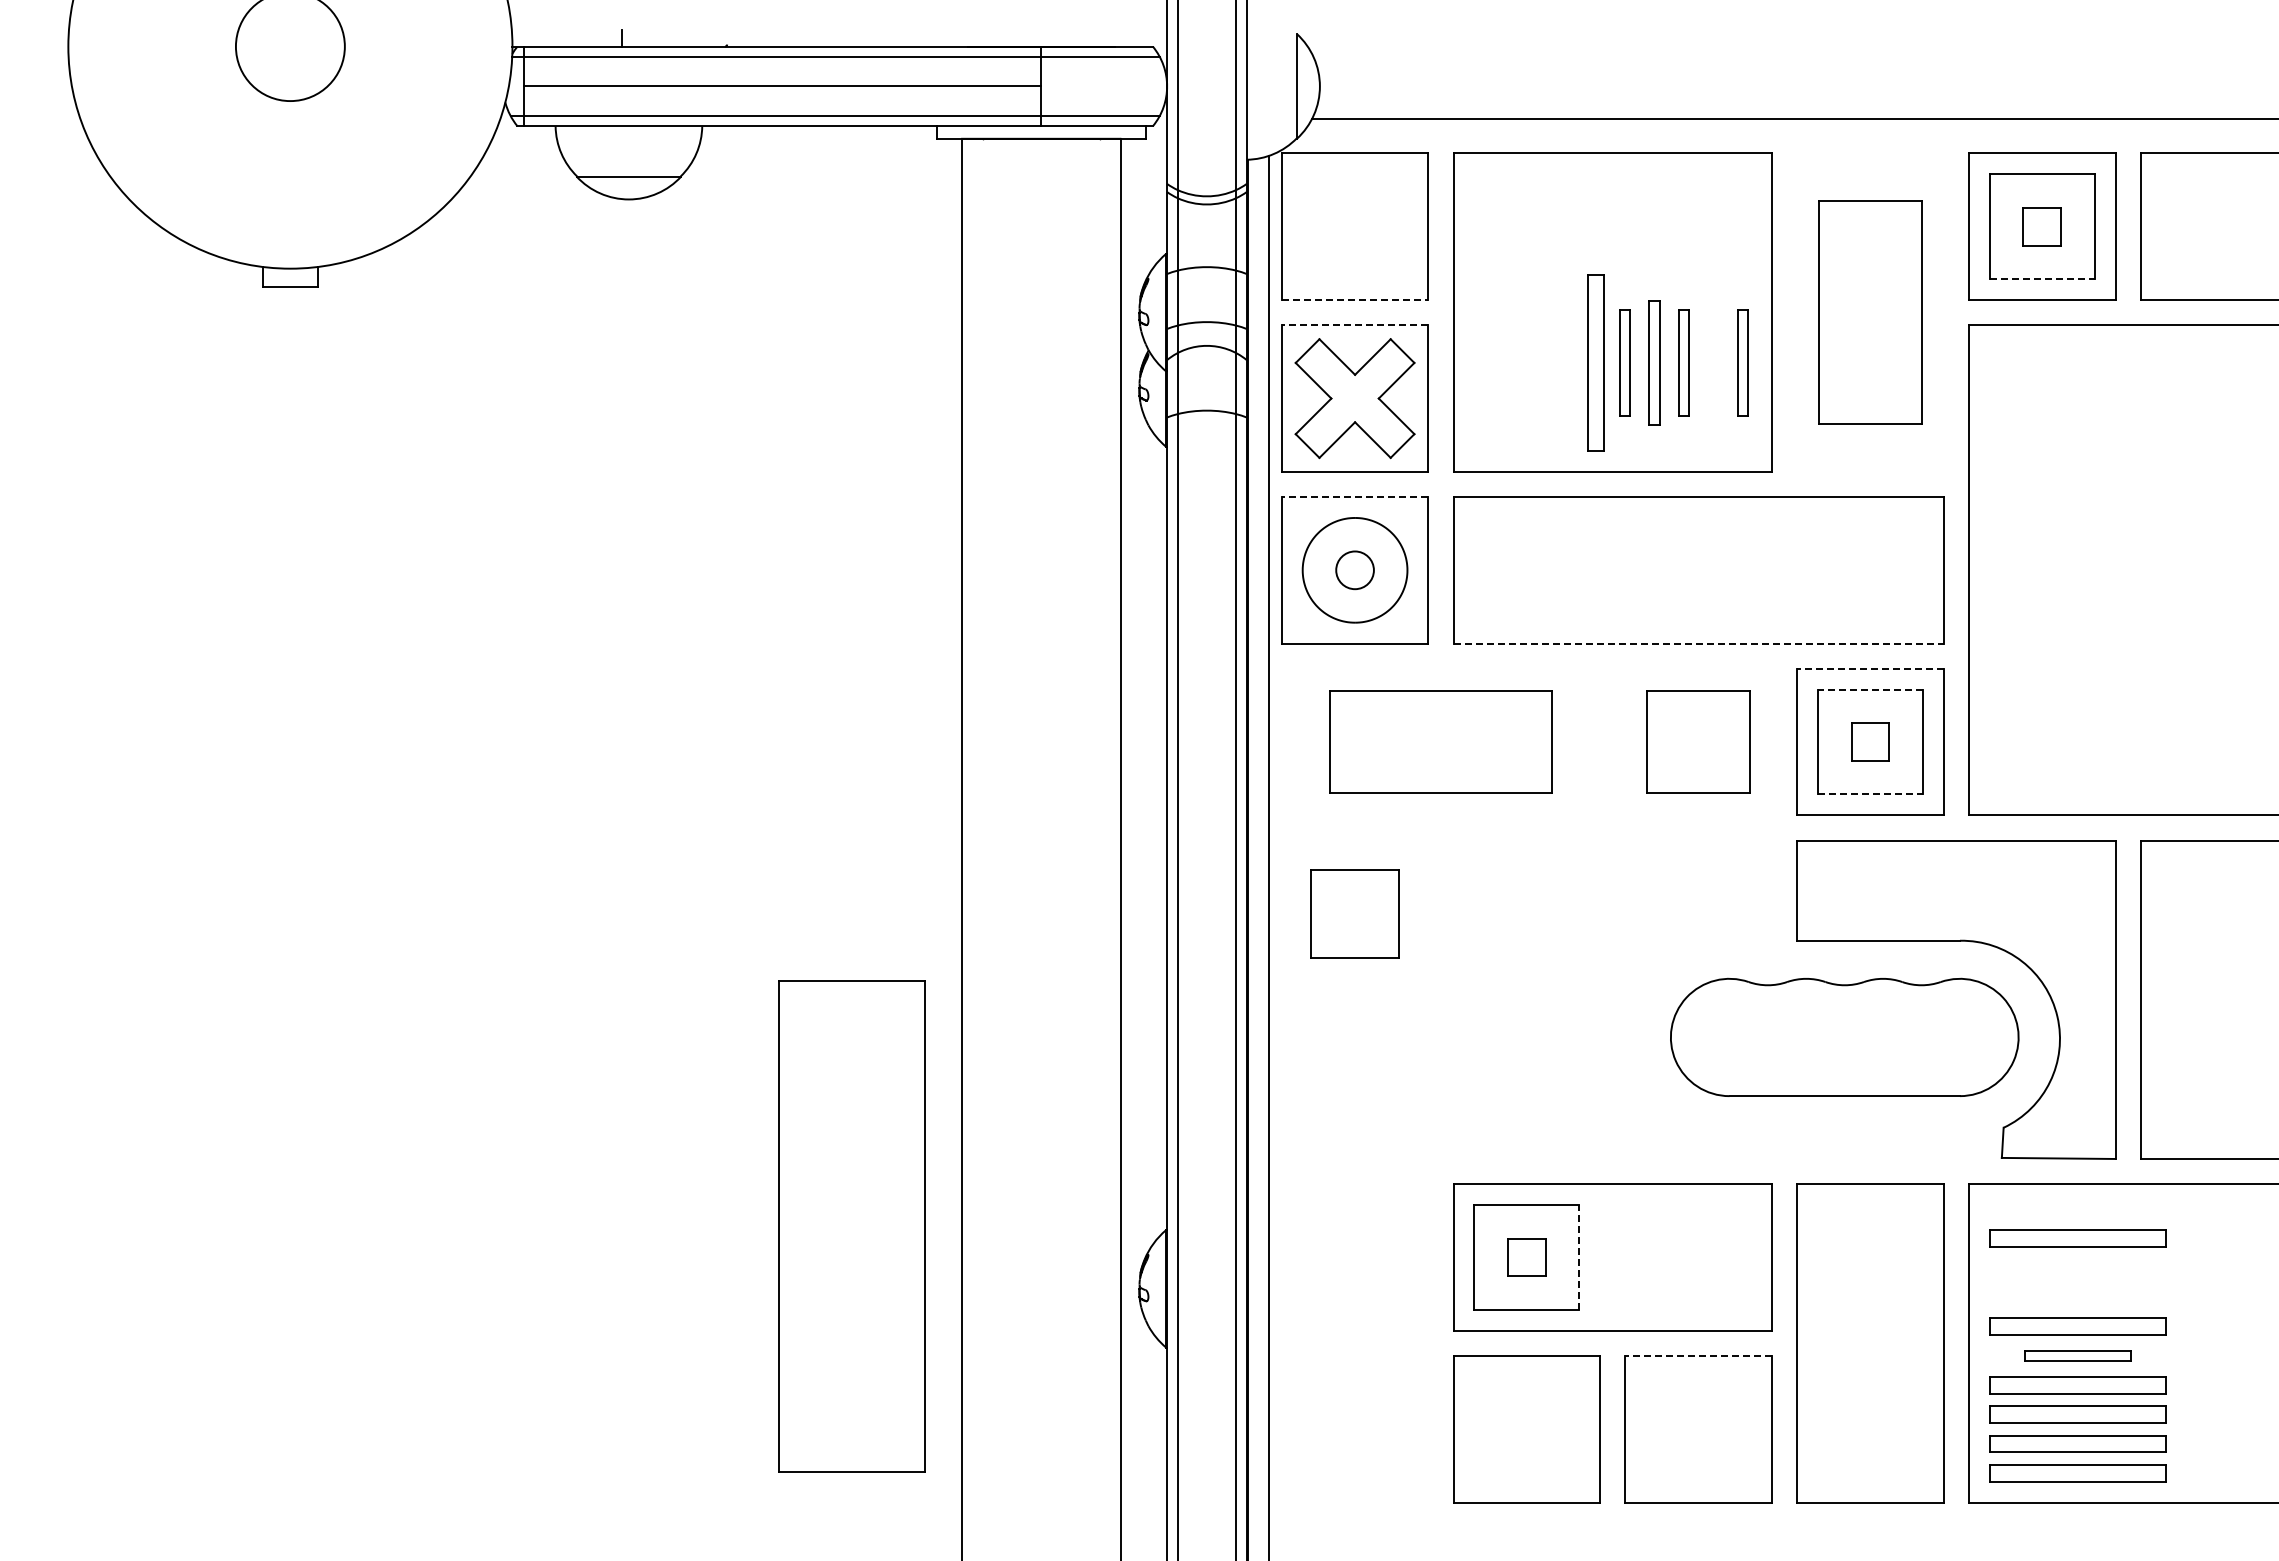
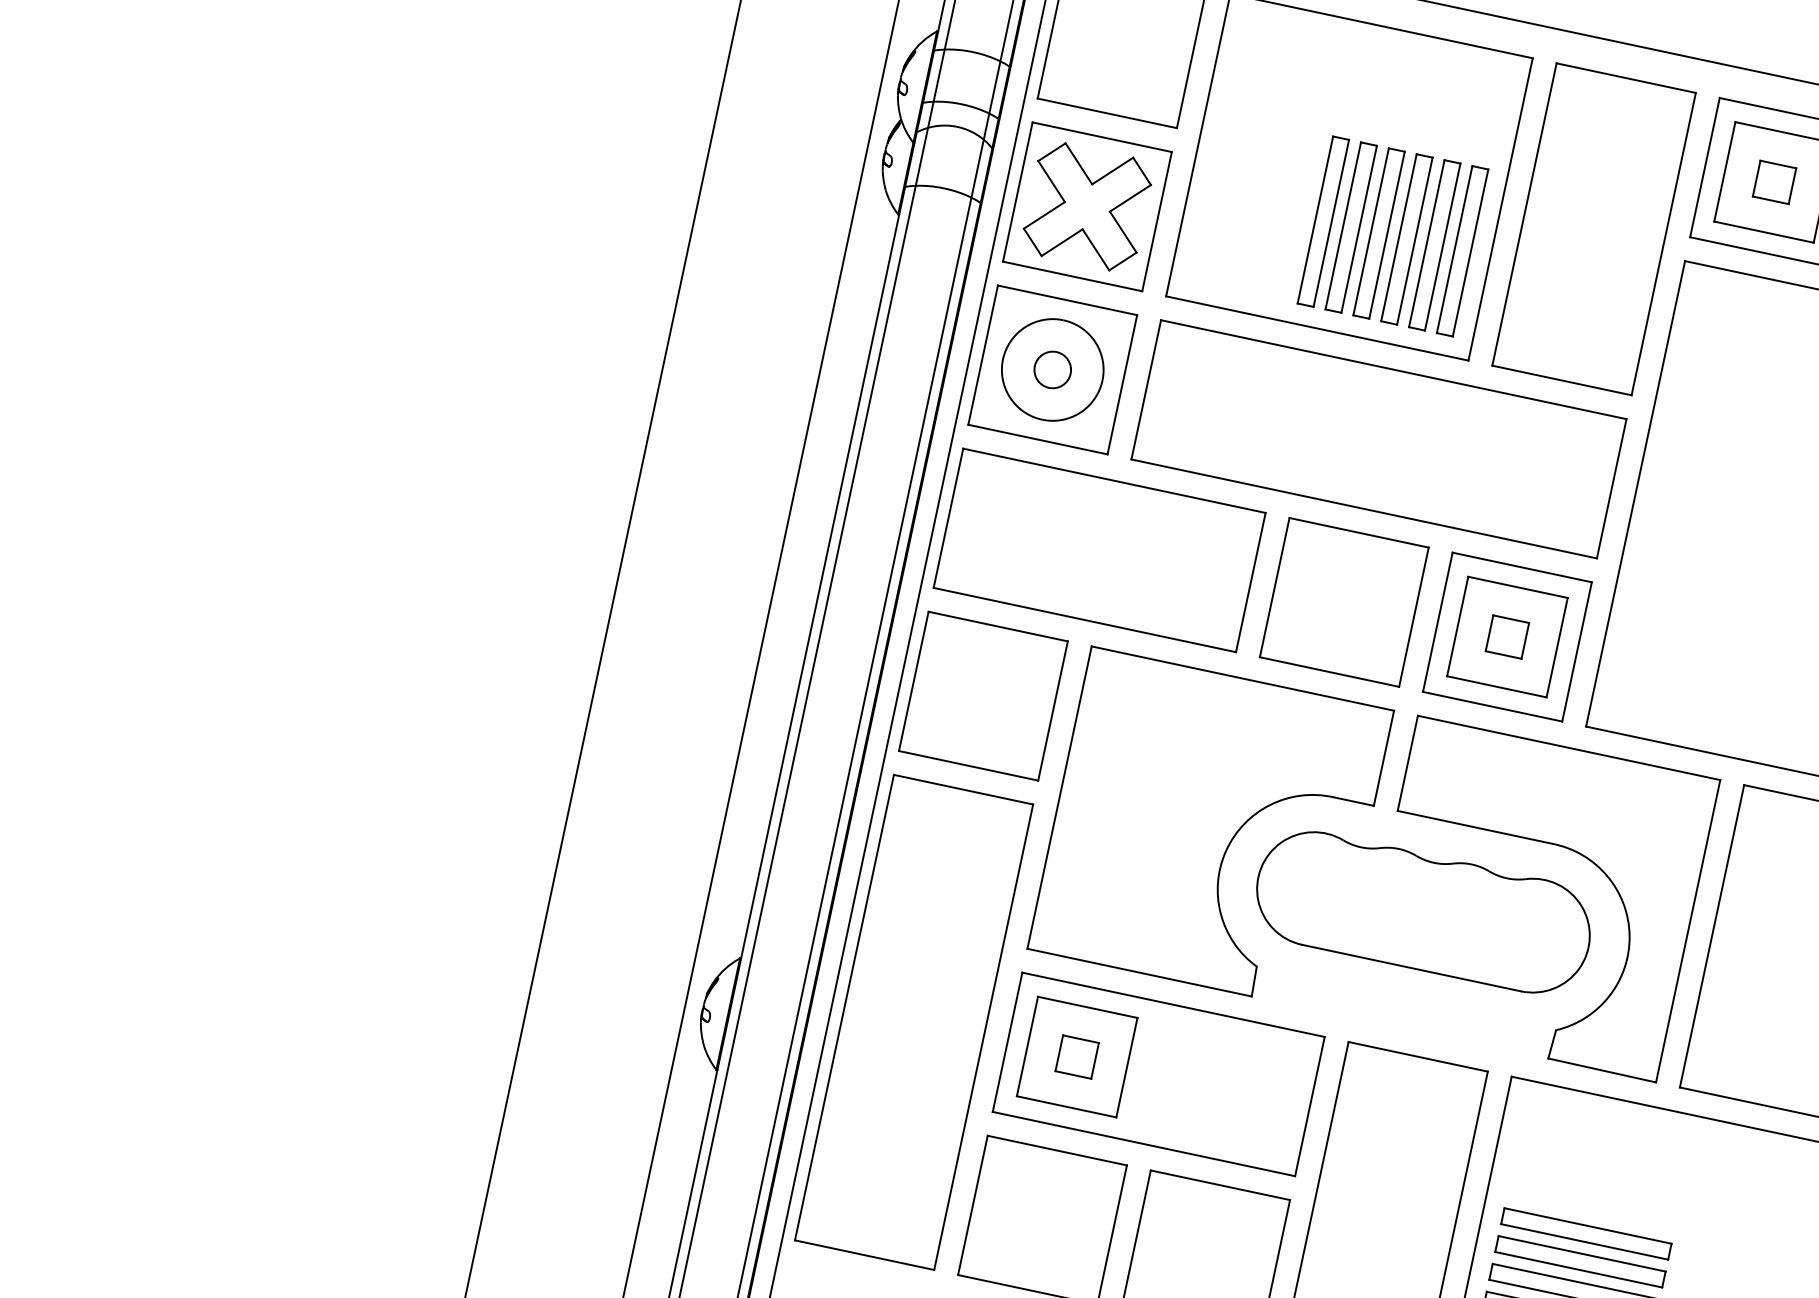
line: (2042, 279) -> (1764, 232), dashed -> solid
line: (1355, 300) -> (1107, 113), dashed -> solid
part: (1870, 312) -> (1594, 229), size x1.43
line: (1354, 325) -> (1101, 137), dashed -> solid
part: (1625, 362) -> (1351, 227), size x1.67
part: (1654, 362) -> (1379, 233), size x1.43
part: (1683, 362) -> (1406, 238), size x1.67
part: (1713, 362) -> (1435, 244), added
part: (1742, 362) -> (1462, 250), size x1.67
line: (1354, 497) -> (1066, 300), dashed -> solid
line: (1699, 643) -> (1365, 508), dashed -> solid
line: (1869, 668) -> (1521, 567), dashed -> solid
line: (1869, 689) -> (1517, 586), dashed -> solid
part: (1440, 741) -> (1099, 549), size x1.43
part: (1698, 741) -> (1344, 601), size x1.43
line: (1870, 794) -> (1496, 686), dashed -> solid
part: (1354, 913) -> (982, 695), size x1.67
part: (1612, 999) -> (1210, 829), added
part: (851, 1226) -> (913, 1022), moved
part: (2077, 1238) -> (1603, 1150), removed
line: (1579, 1256) -> (1127, 1066), dashed -> solid
line: (1698, 1355) -> (1220, 1184), dashed -> solid
part: (2077, 1355) -> (1580, 1261), size x1.67

